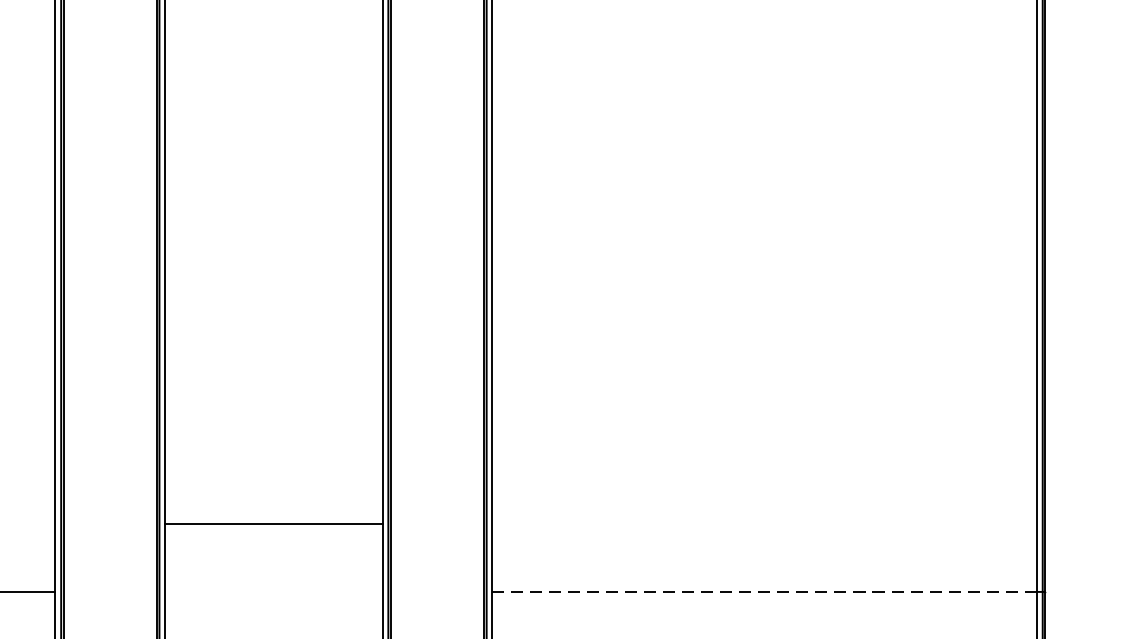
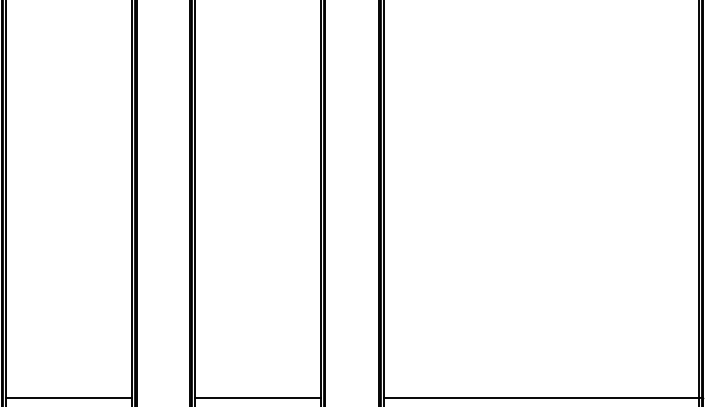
line: (273, 523) -> (257, 397), moved
line: (763, 591) -> (540, 397), dashed -> solid

